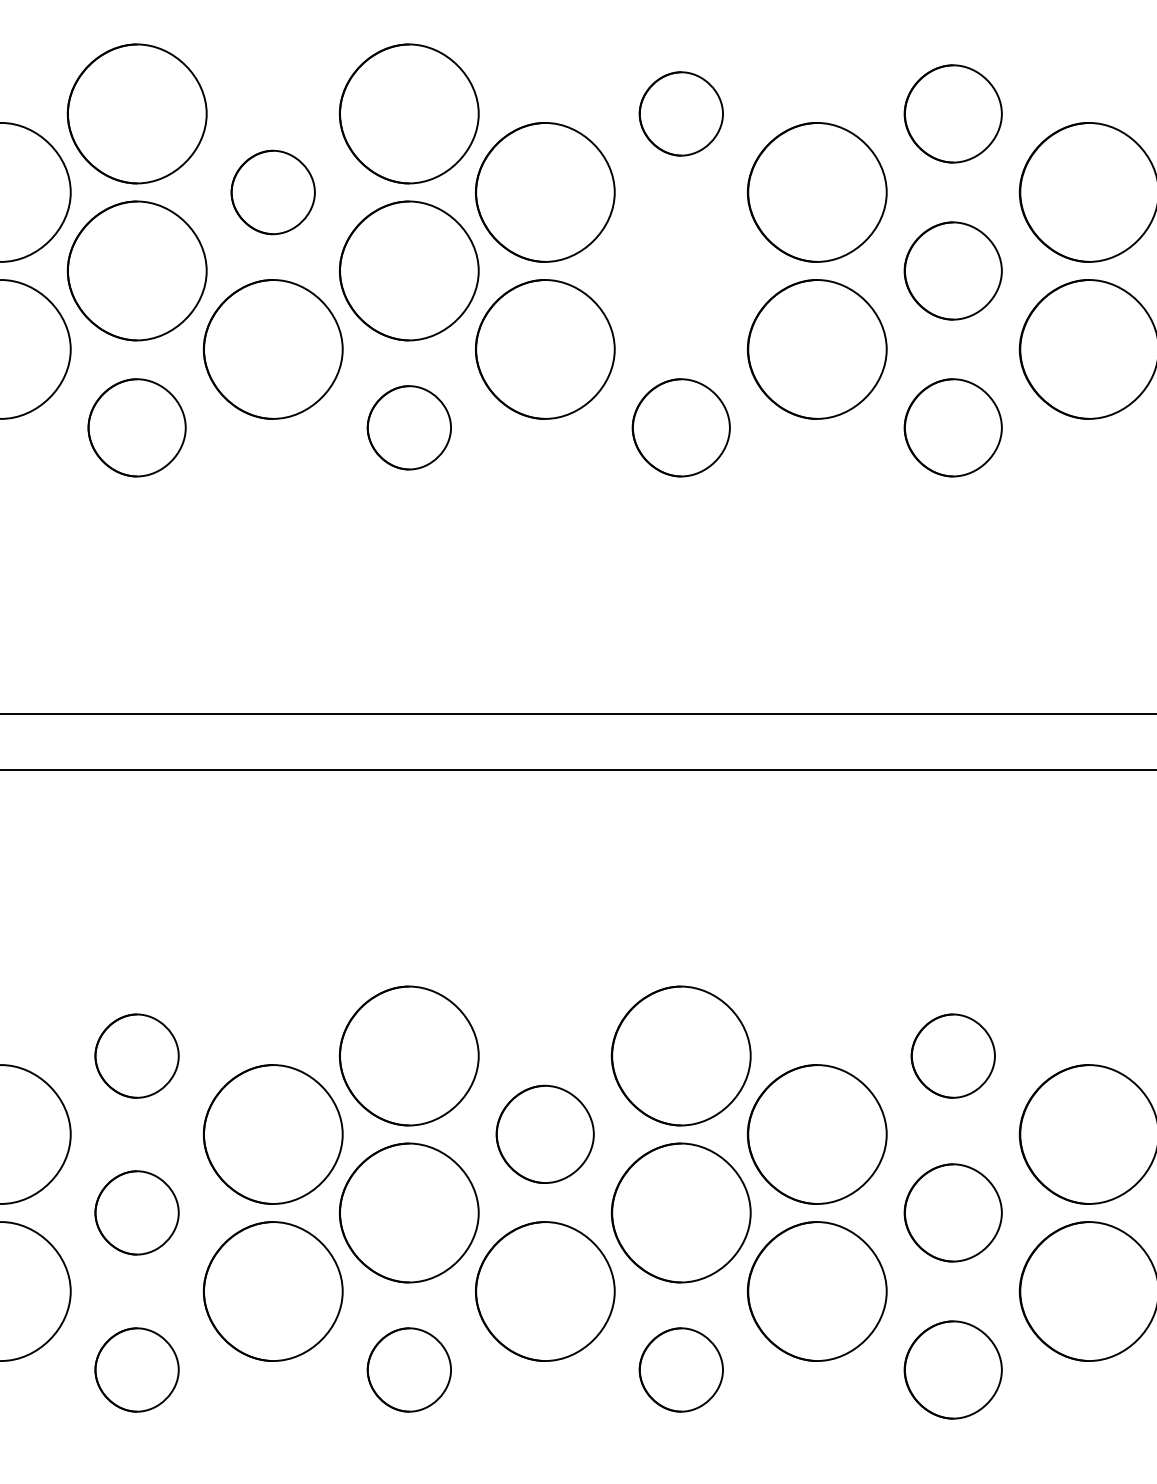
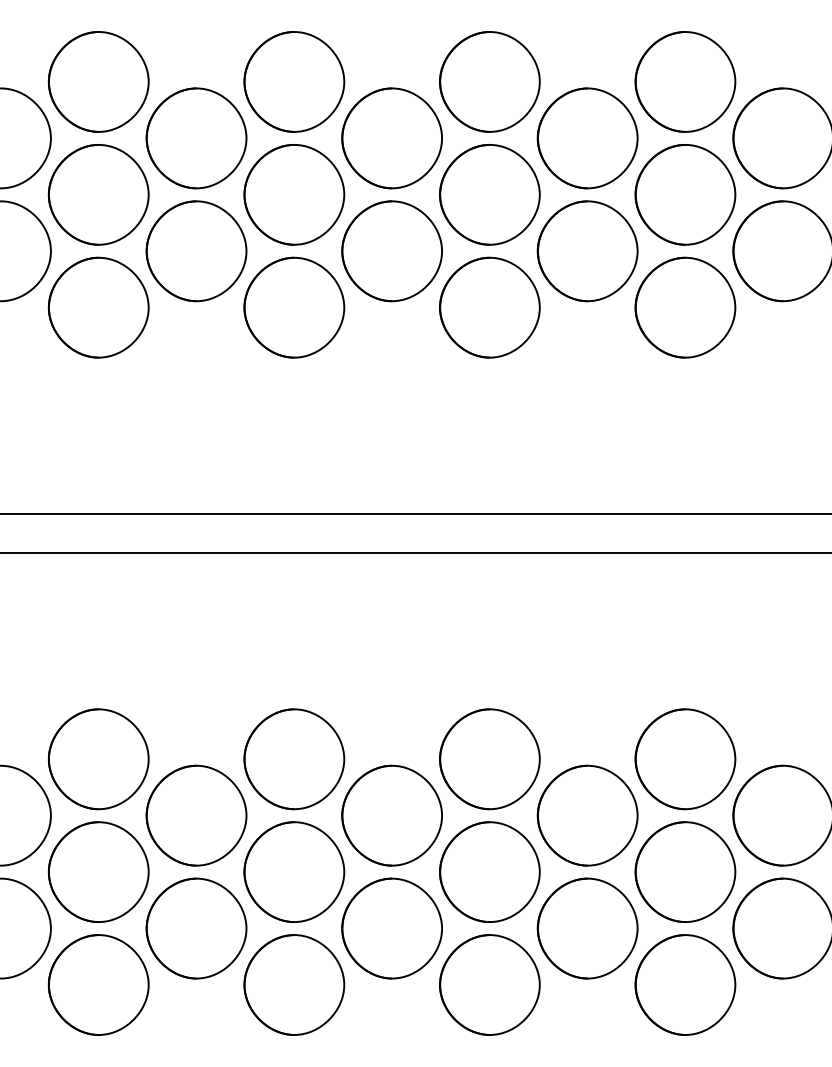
part: (680, 113) -> (489, 81), size x1.67
part: (953, 113) -> (685, 81), size x1.43
part: (273, 192) -> (196, 138), size x1.67
part: (680, 270) -> (489, 194), added
part: (953, 270) -> (685, 194), size x1.43
part: (136, 427) -> (98, 307), size x1.43
part: (409, 427) -> (294, 307), size x1.67
part: (680, 427) -> (489, 307), size x1.43
part: (953, 427) -> (685, 307), size x1.43
part: (136, 1056) -> (98, 759), size x1.67
part: (953, 1056) -> (685, 759), size x1.67
part: (544, 1134) -> (391, 815), size x1.43
part: (136, 1212) -> (98, 871), size x1.67
part: (953, 1212) -> (685, 871), size x1.43
part: (136, 1369) -> (98, 984), size x1.67
part: (409, 1369) -> (294, 984), size x1.67
part: (680, 1369) -> (489, 984), size x1.67
part: (953, 1369) -> (685, 984), size x1.43

